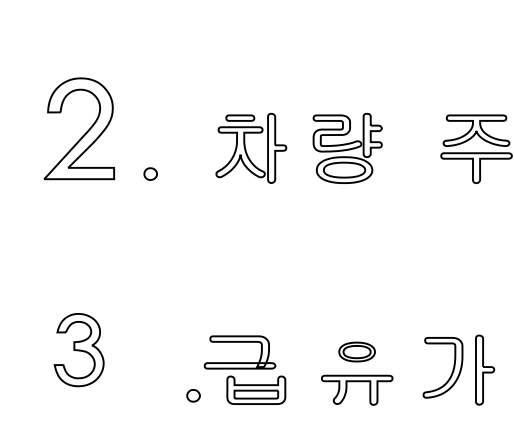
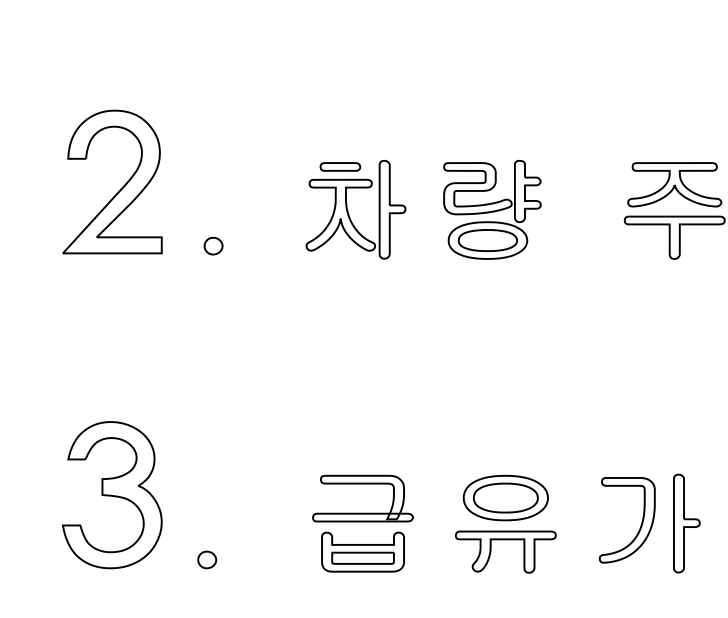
part: (239, 342) -> (362, 484), moved
part: (79, 350) -> (112, 495), size x1.43
part: (356, 351) -> (505, 497), size x1.67
part: (193, 395) -> (207, 559), moved

